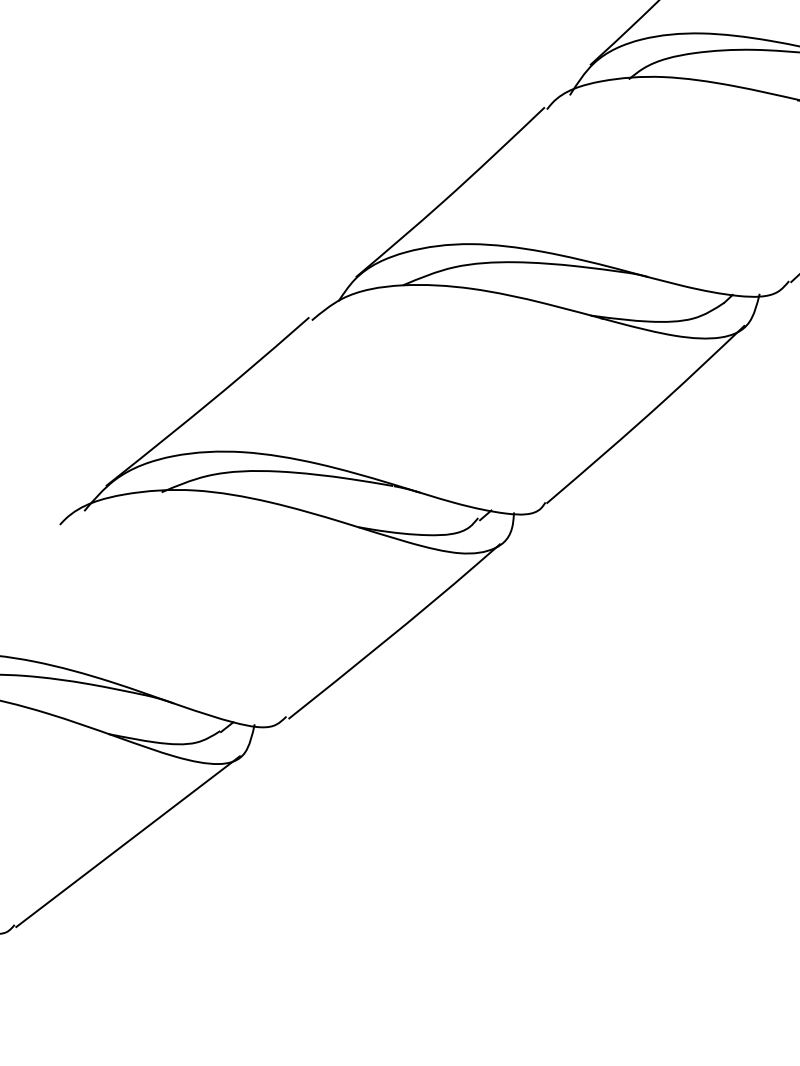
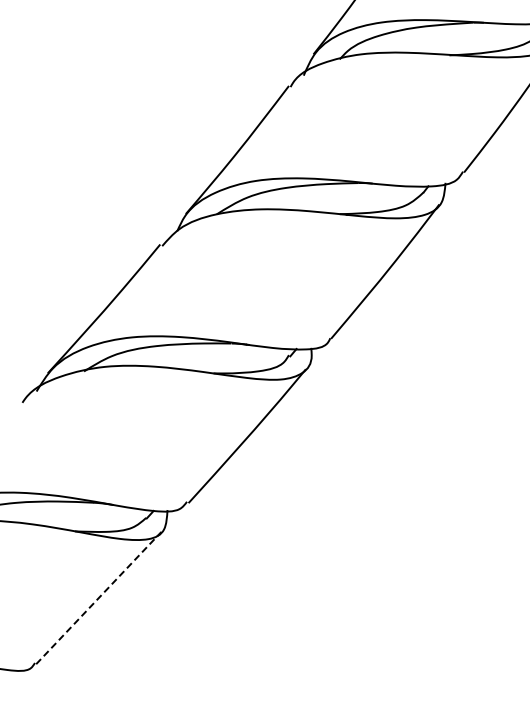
line: (129, 840) -> (99, 597), solid -> dashed

